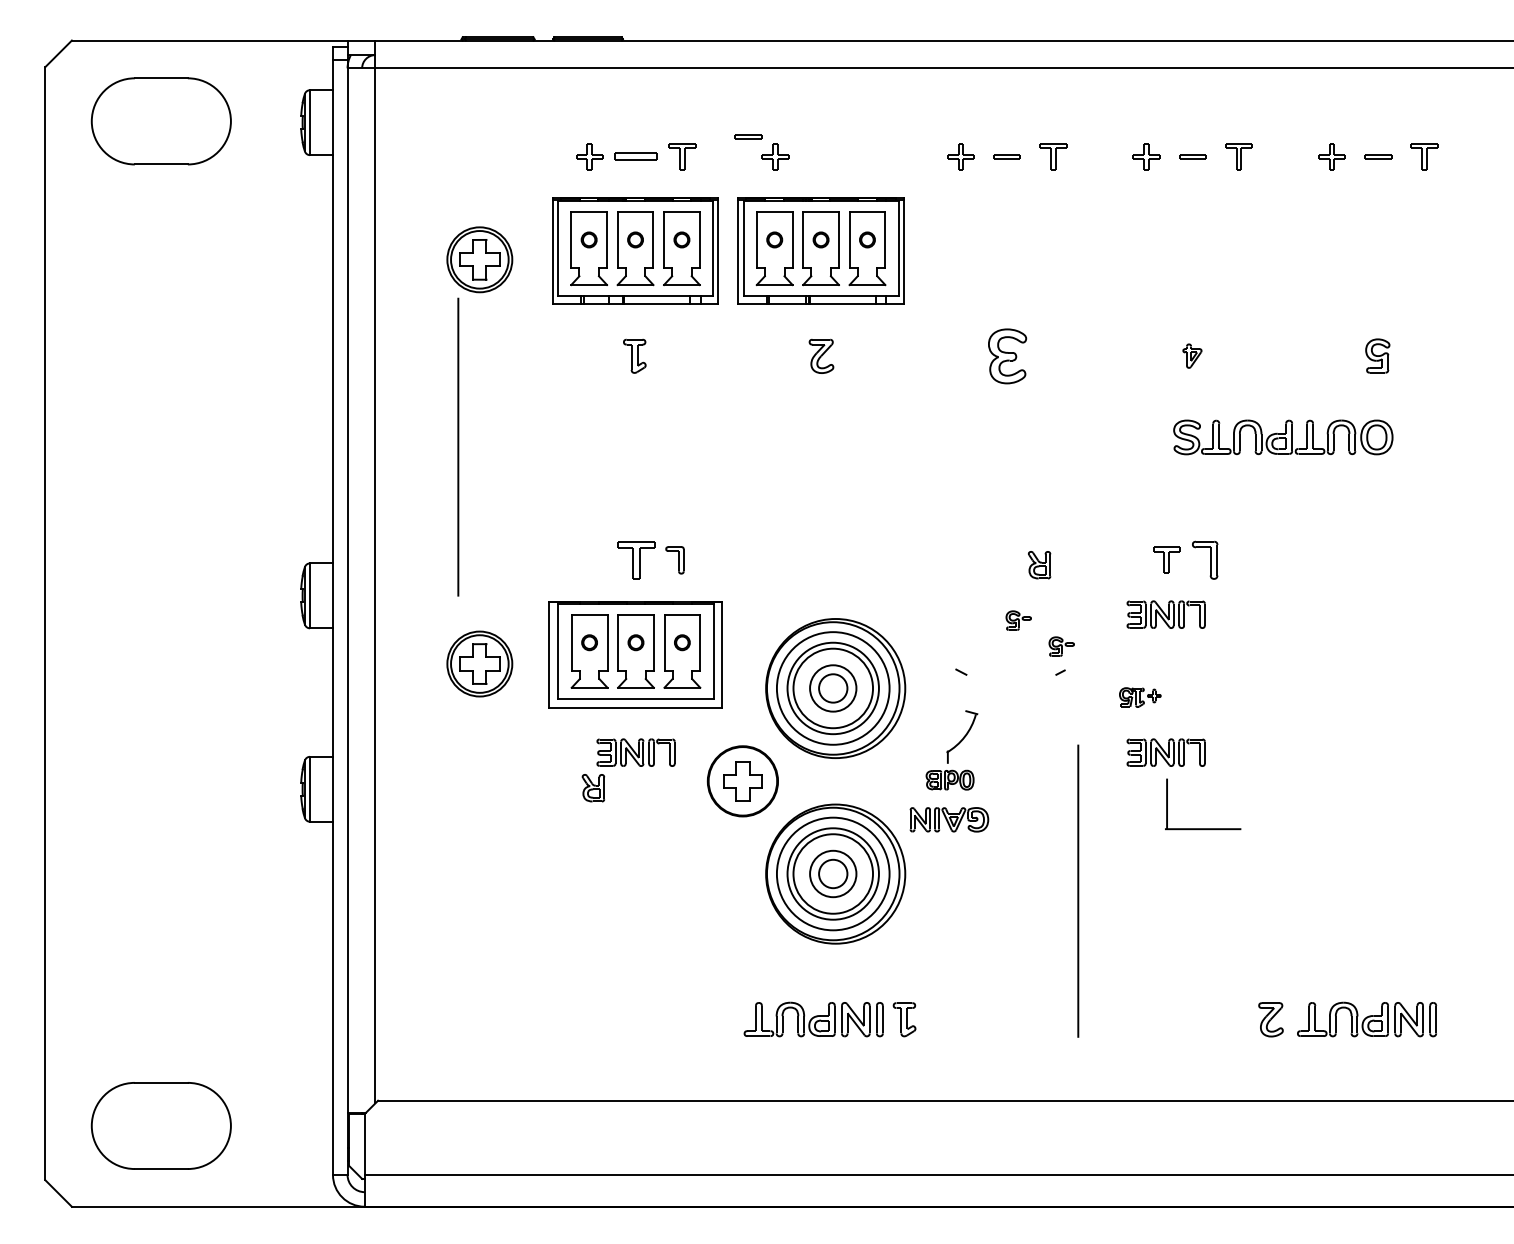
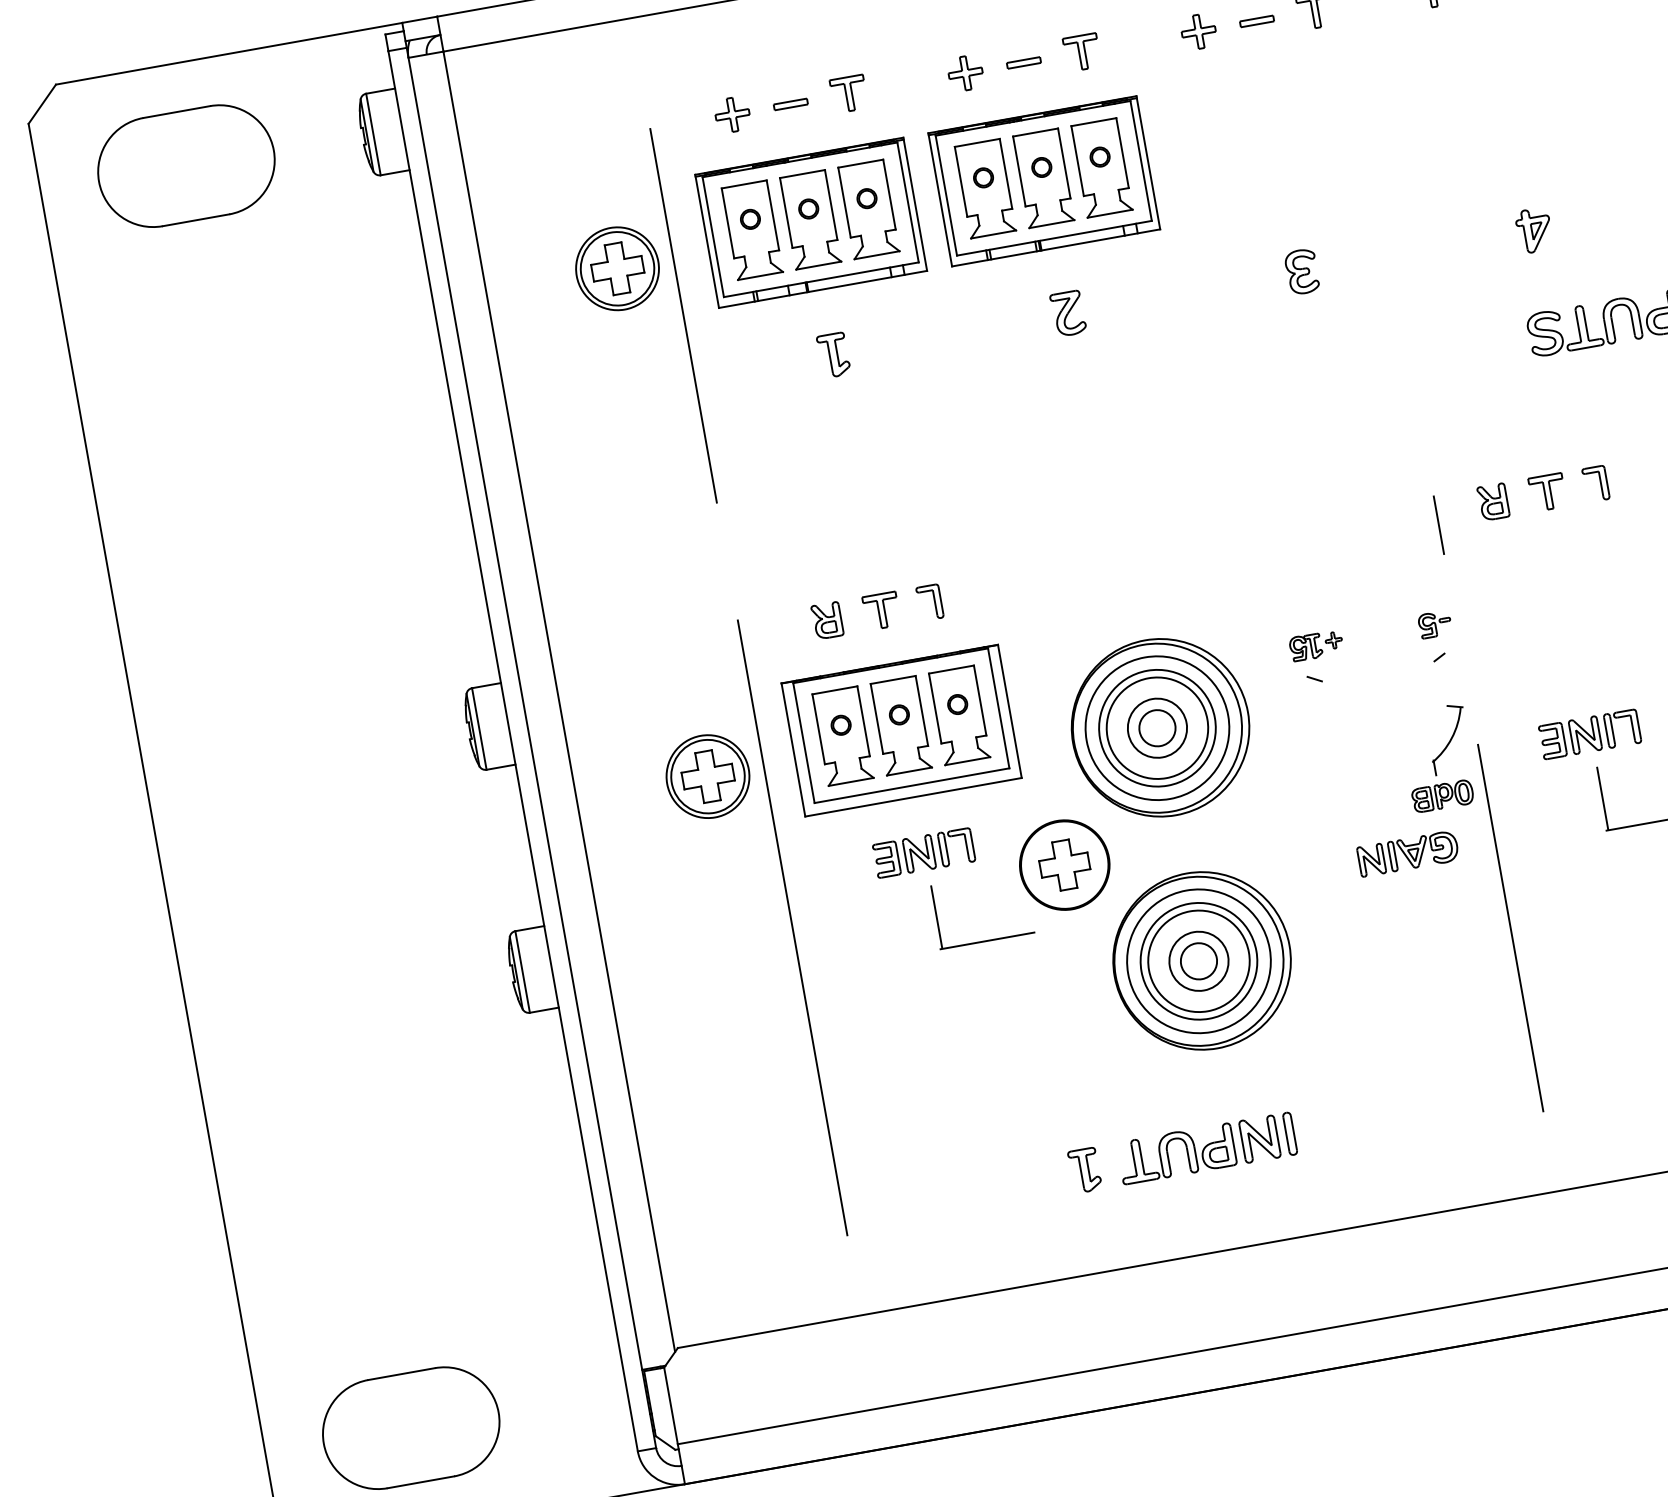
part: (748, 136) -> (1023, 62), moved
part: (635, 156) -> (789, 104), size x0.62
part: (867, 156) -> (1081, 52), added
part: (1007, 355) -> (1301, 270), size x0.62
part: (1192, 355) -> (1534, 229), size x1.43
line: (458, 446) -> (683, 314), moved
part: (636, 559) -> (881, 610), size x0.71
part: (1204, 560) -> (1595, 484), size x0.71
part: (1039, 565) -> (1493, 502), moved
line: (1078, 570) -> (1439, 525), added
part: (1165, 614) -> (1558, 560), removed
part: (1018, 620) -> (1374, 601), removed
part: (1140, 697) -> (1316, 645), moved
part: (951, 750) -> (1437, 758), moved
part: (593, 788) -> (827, 621), moved
line: (524, 792) -> (792, 928), added
part: (949, 819) -> (1408, 853), moved
part: (672, 828) -> (986, 940), added
part: (904, 1019) -> (1084, 1170), moved

